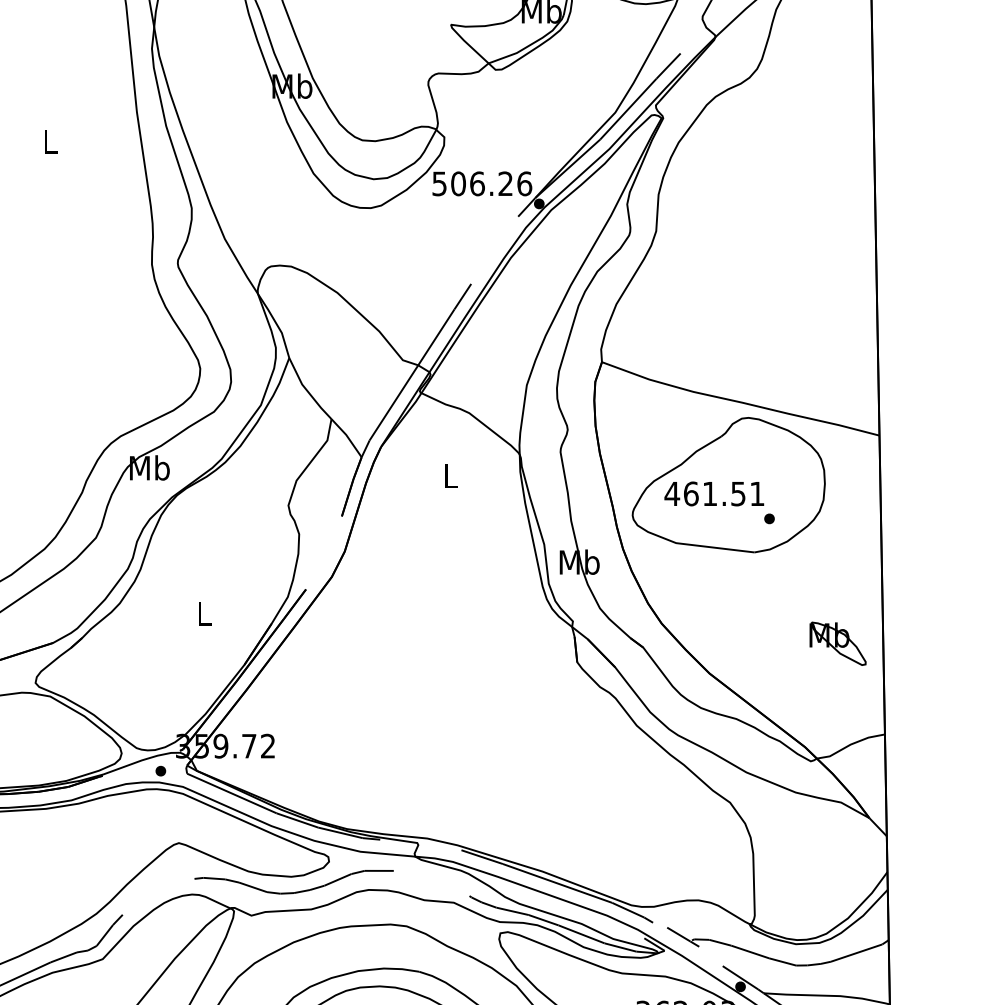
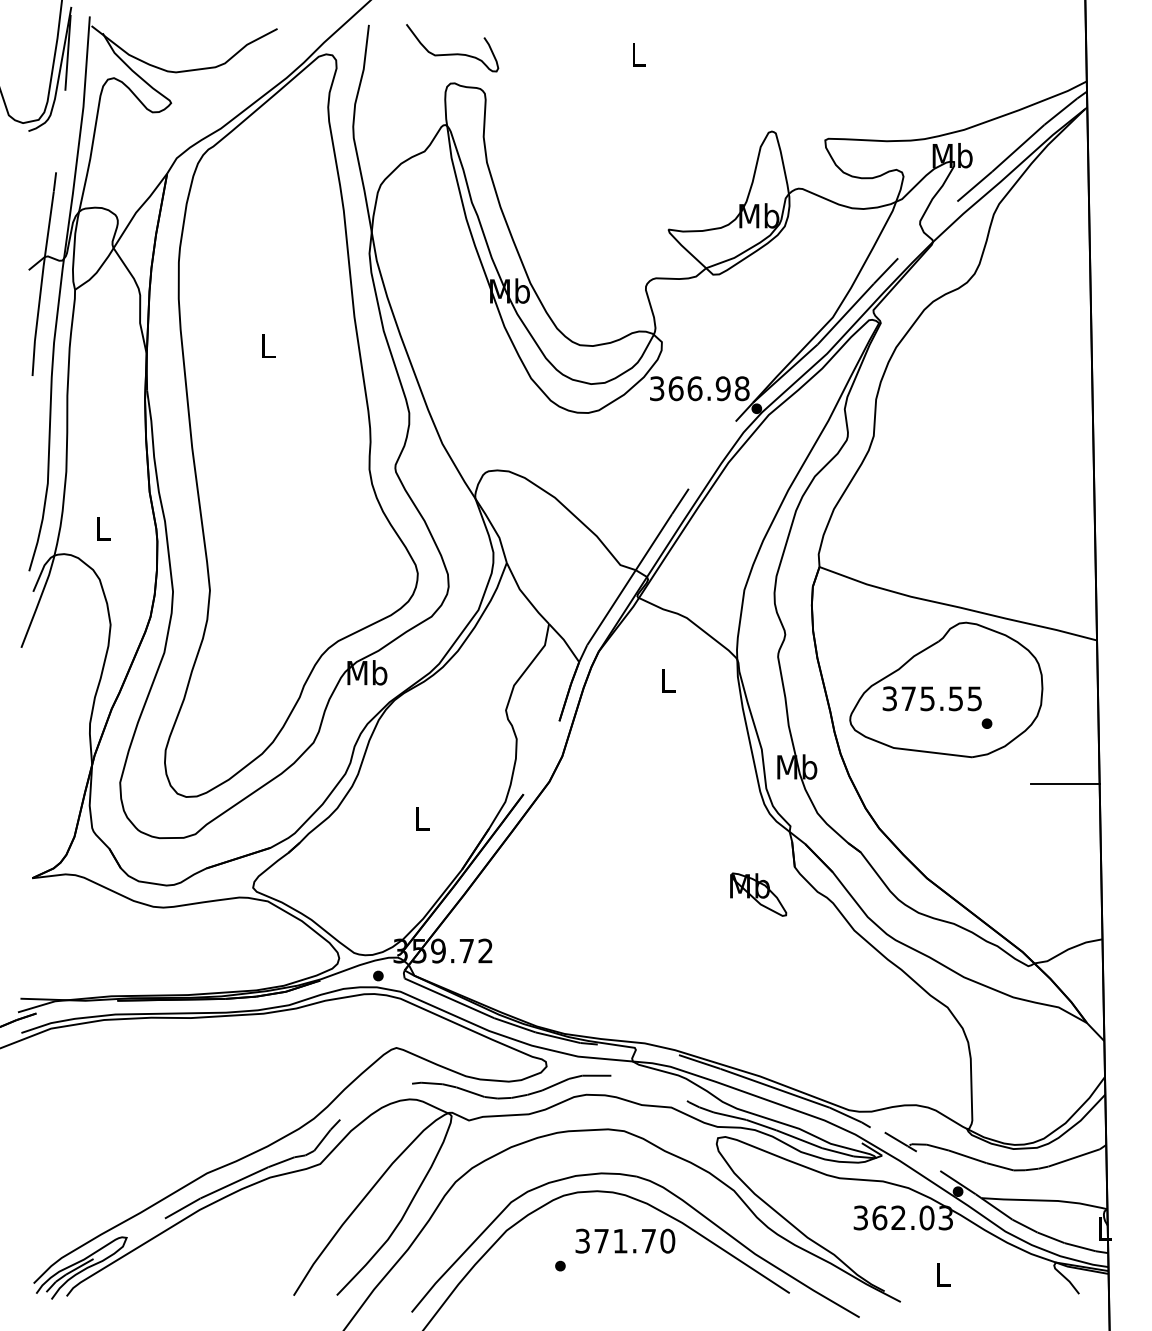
text: (481, 183) -> (699, 388), 506.26 -> 366.98
text: (713, 493) -> (931, 698), 461.51 -> 375.55
line: (846, 579) -> (1064, 784), added
part: (837, 643) -> (758, 894), moved

